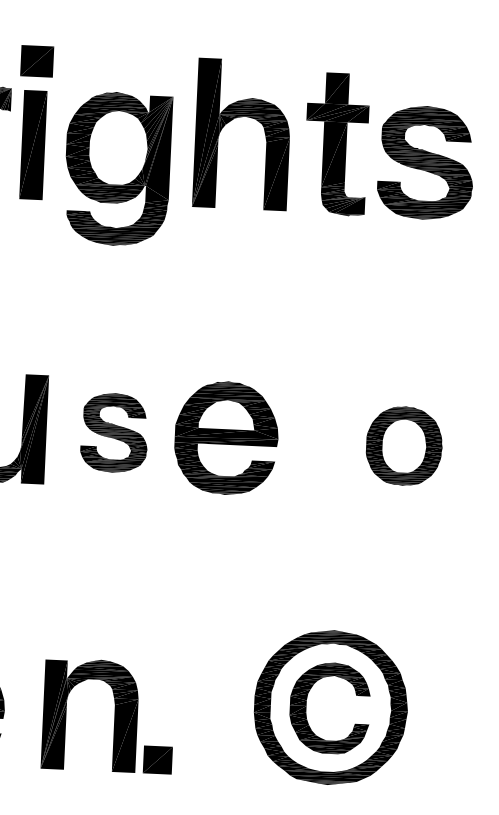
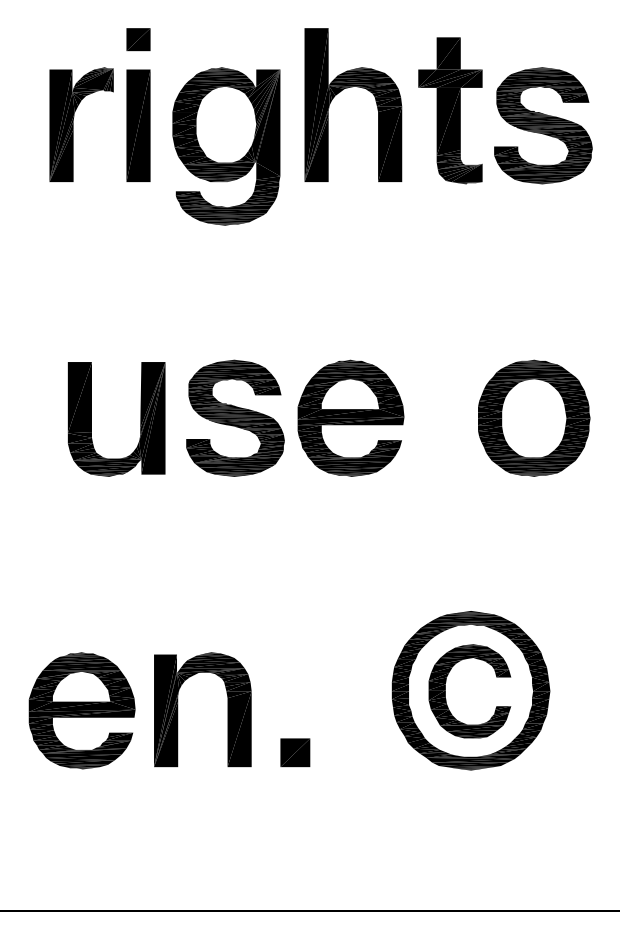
part: (37, 61) -> (138, 39), size x0.71
part: (114, 432) -> (235, 417), size x1.43
part: (404, 445) -> (534, 417), size x1.43
part: (66, 713) -> (178, 709), moved

